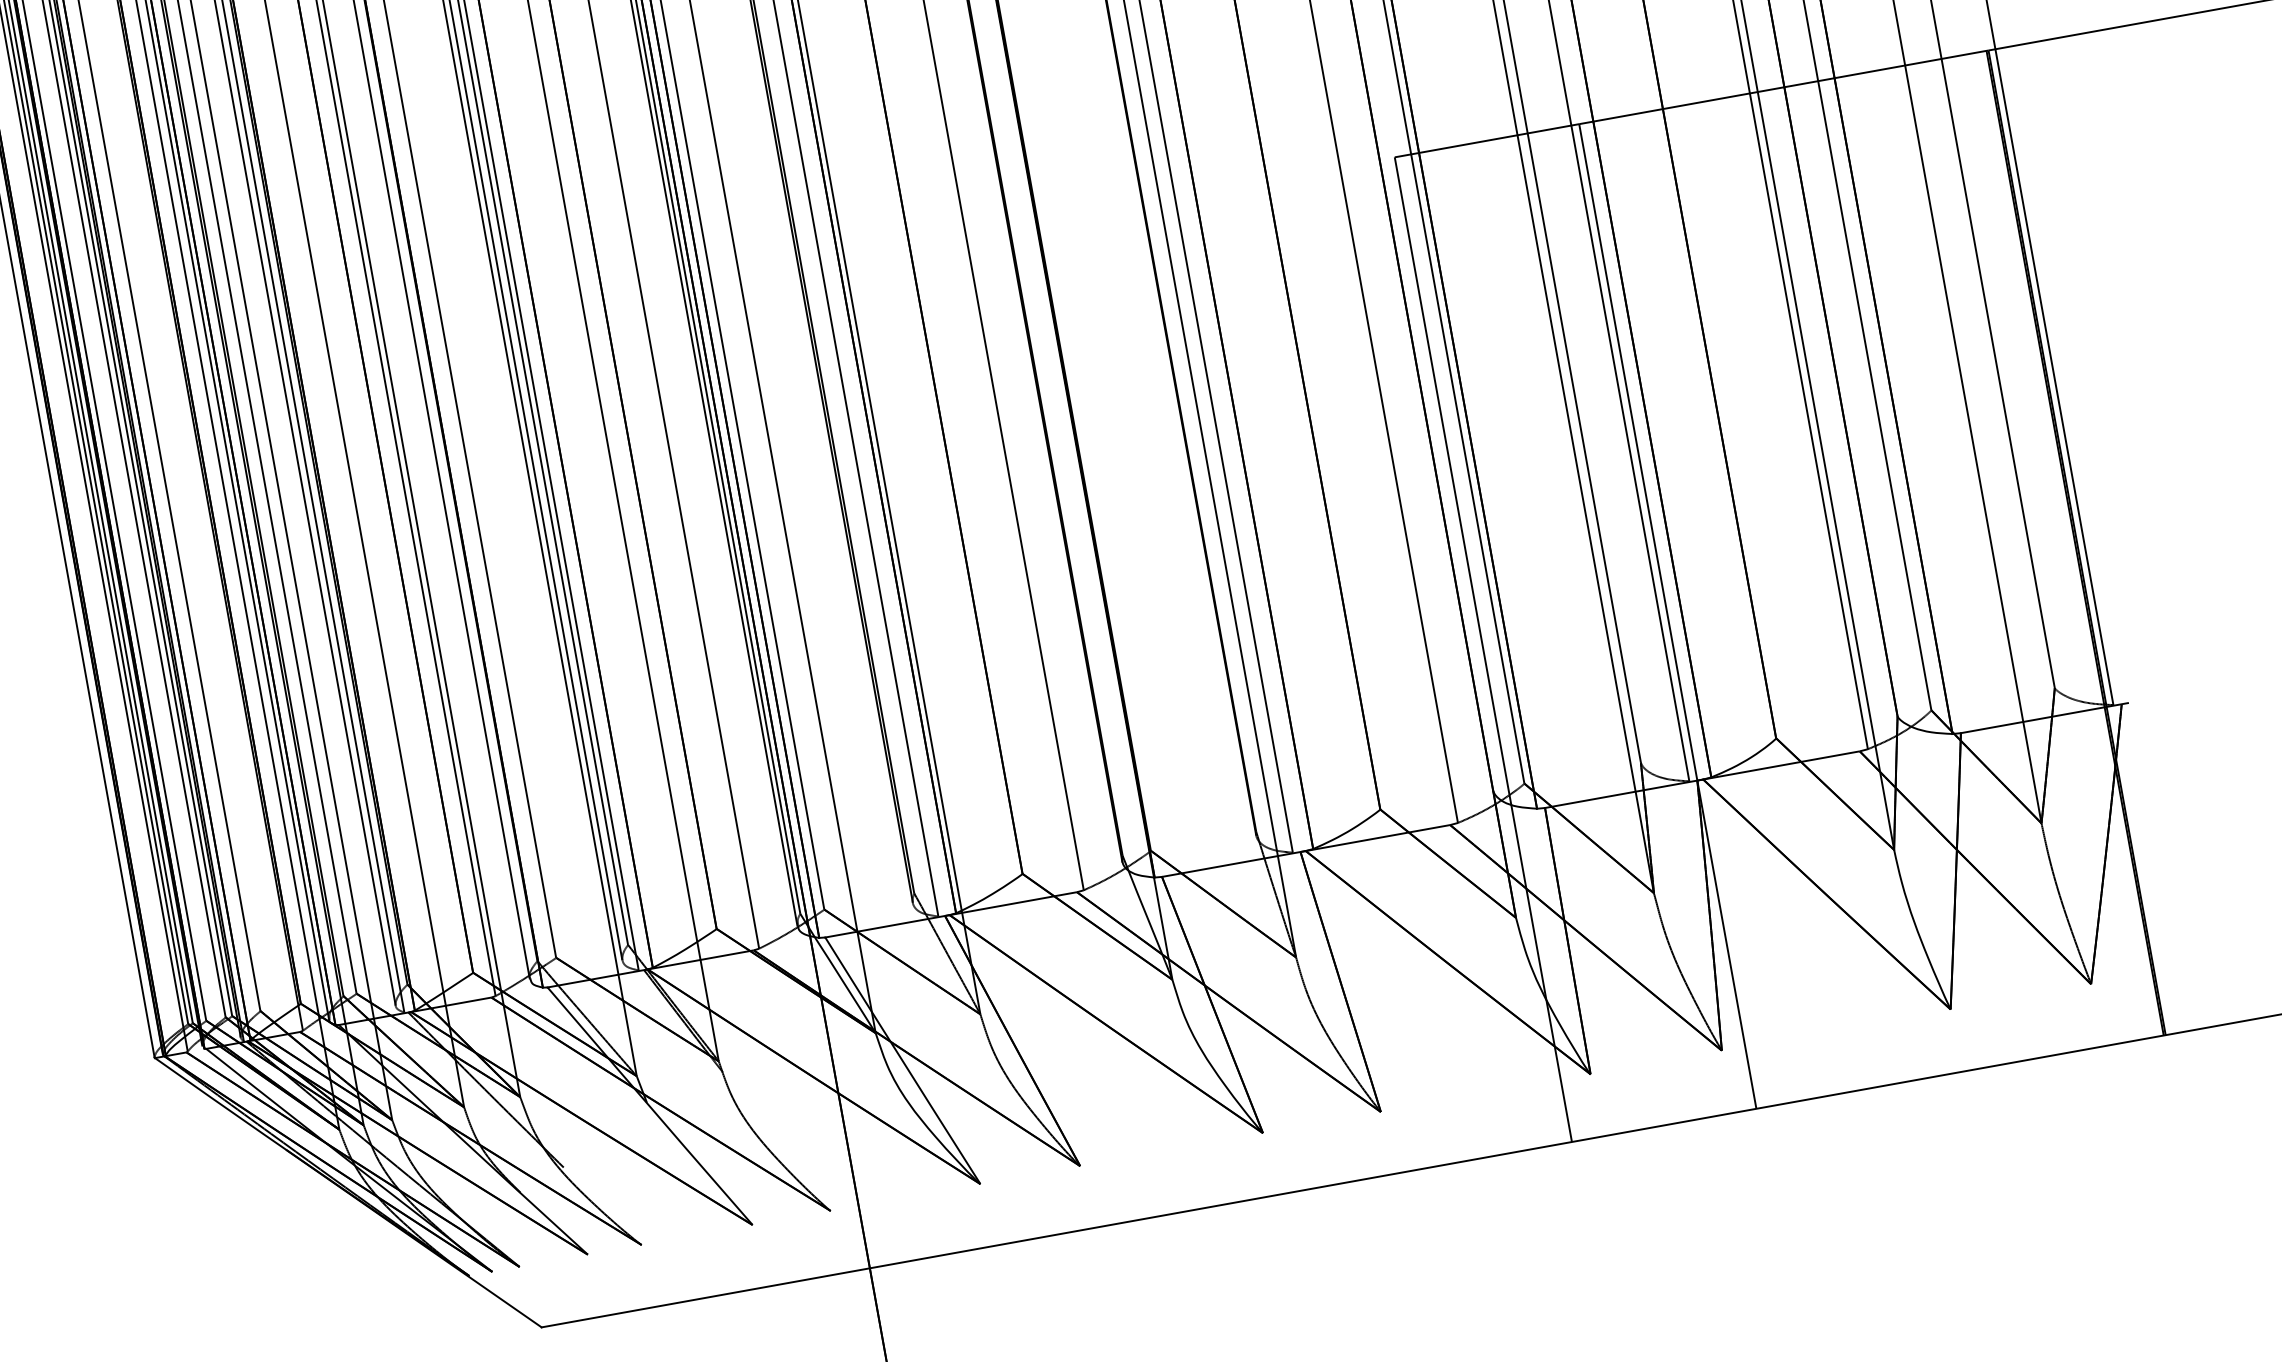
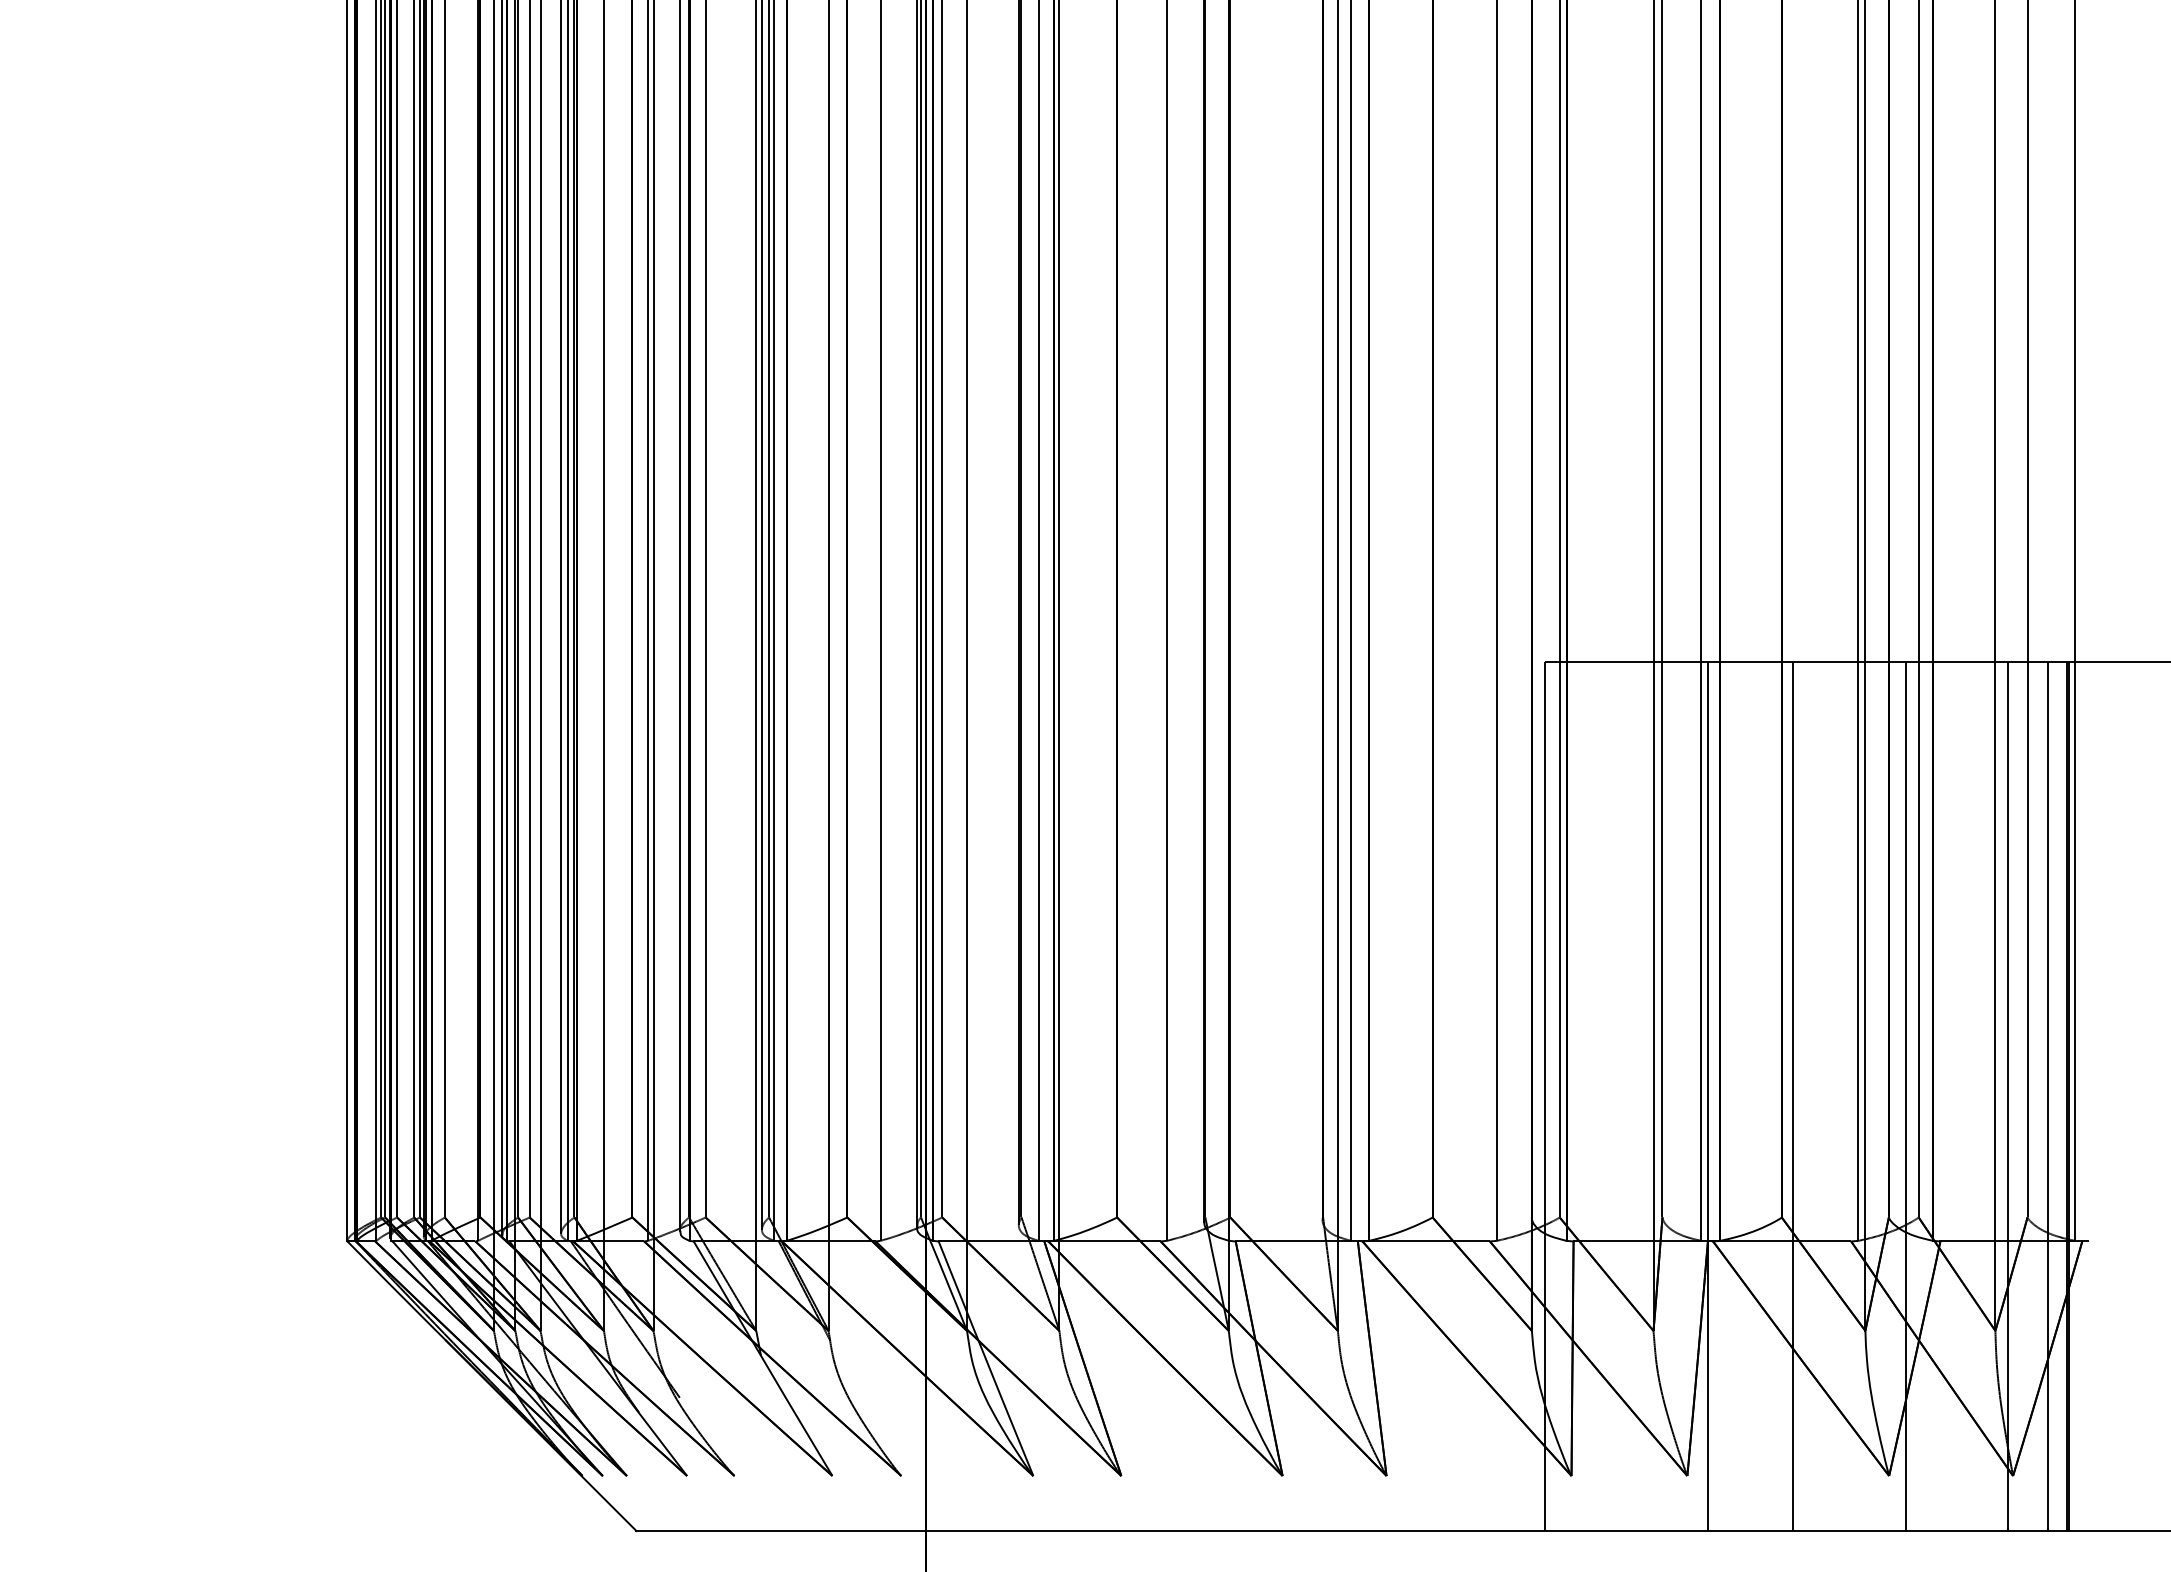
line: (2053, 546) -> (2048, 1096), added
line: (2007, 555) -> (2007, 1096), added
line: (1892, 575) -> (1906, 1096), added
line: (1764, 598) -> (1793, 1096), added

